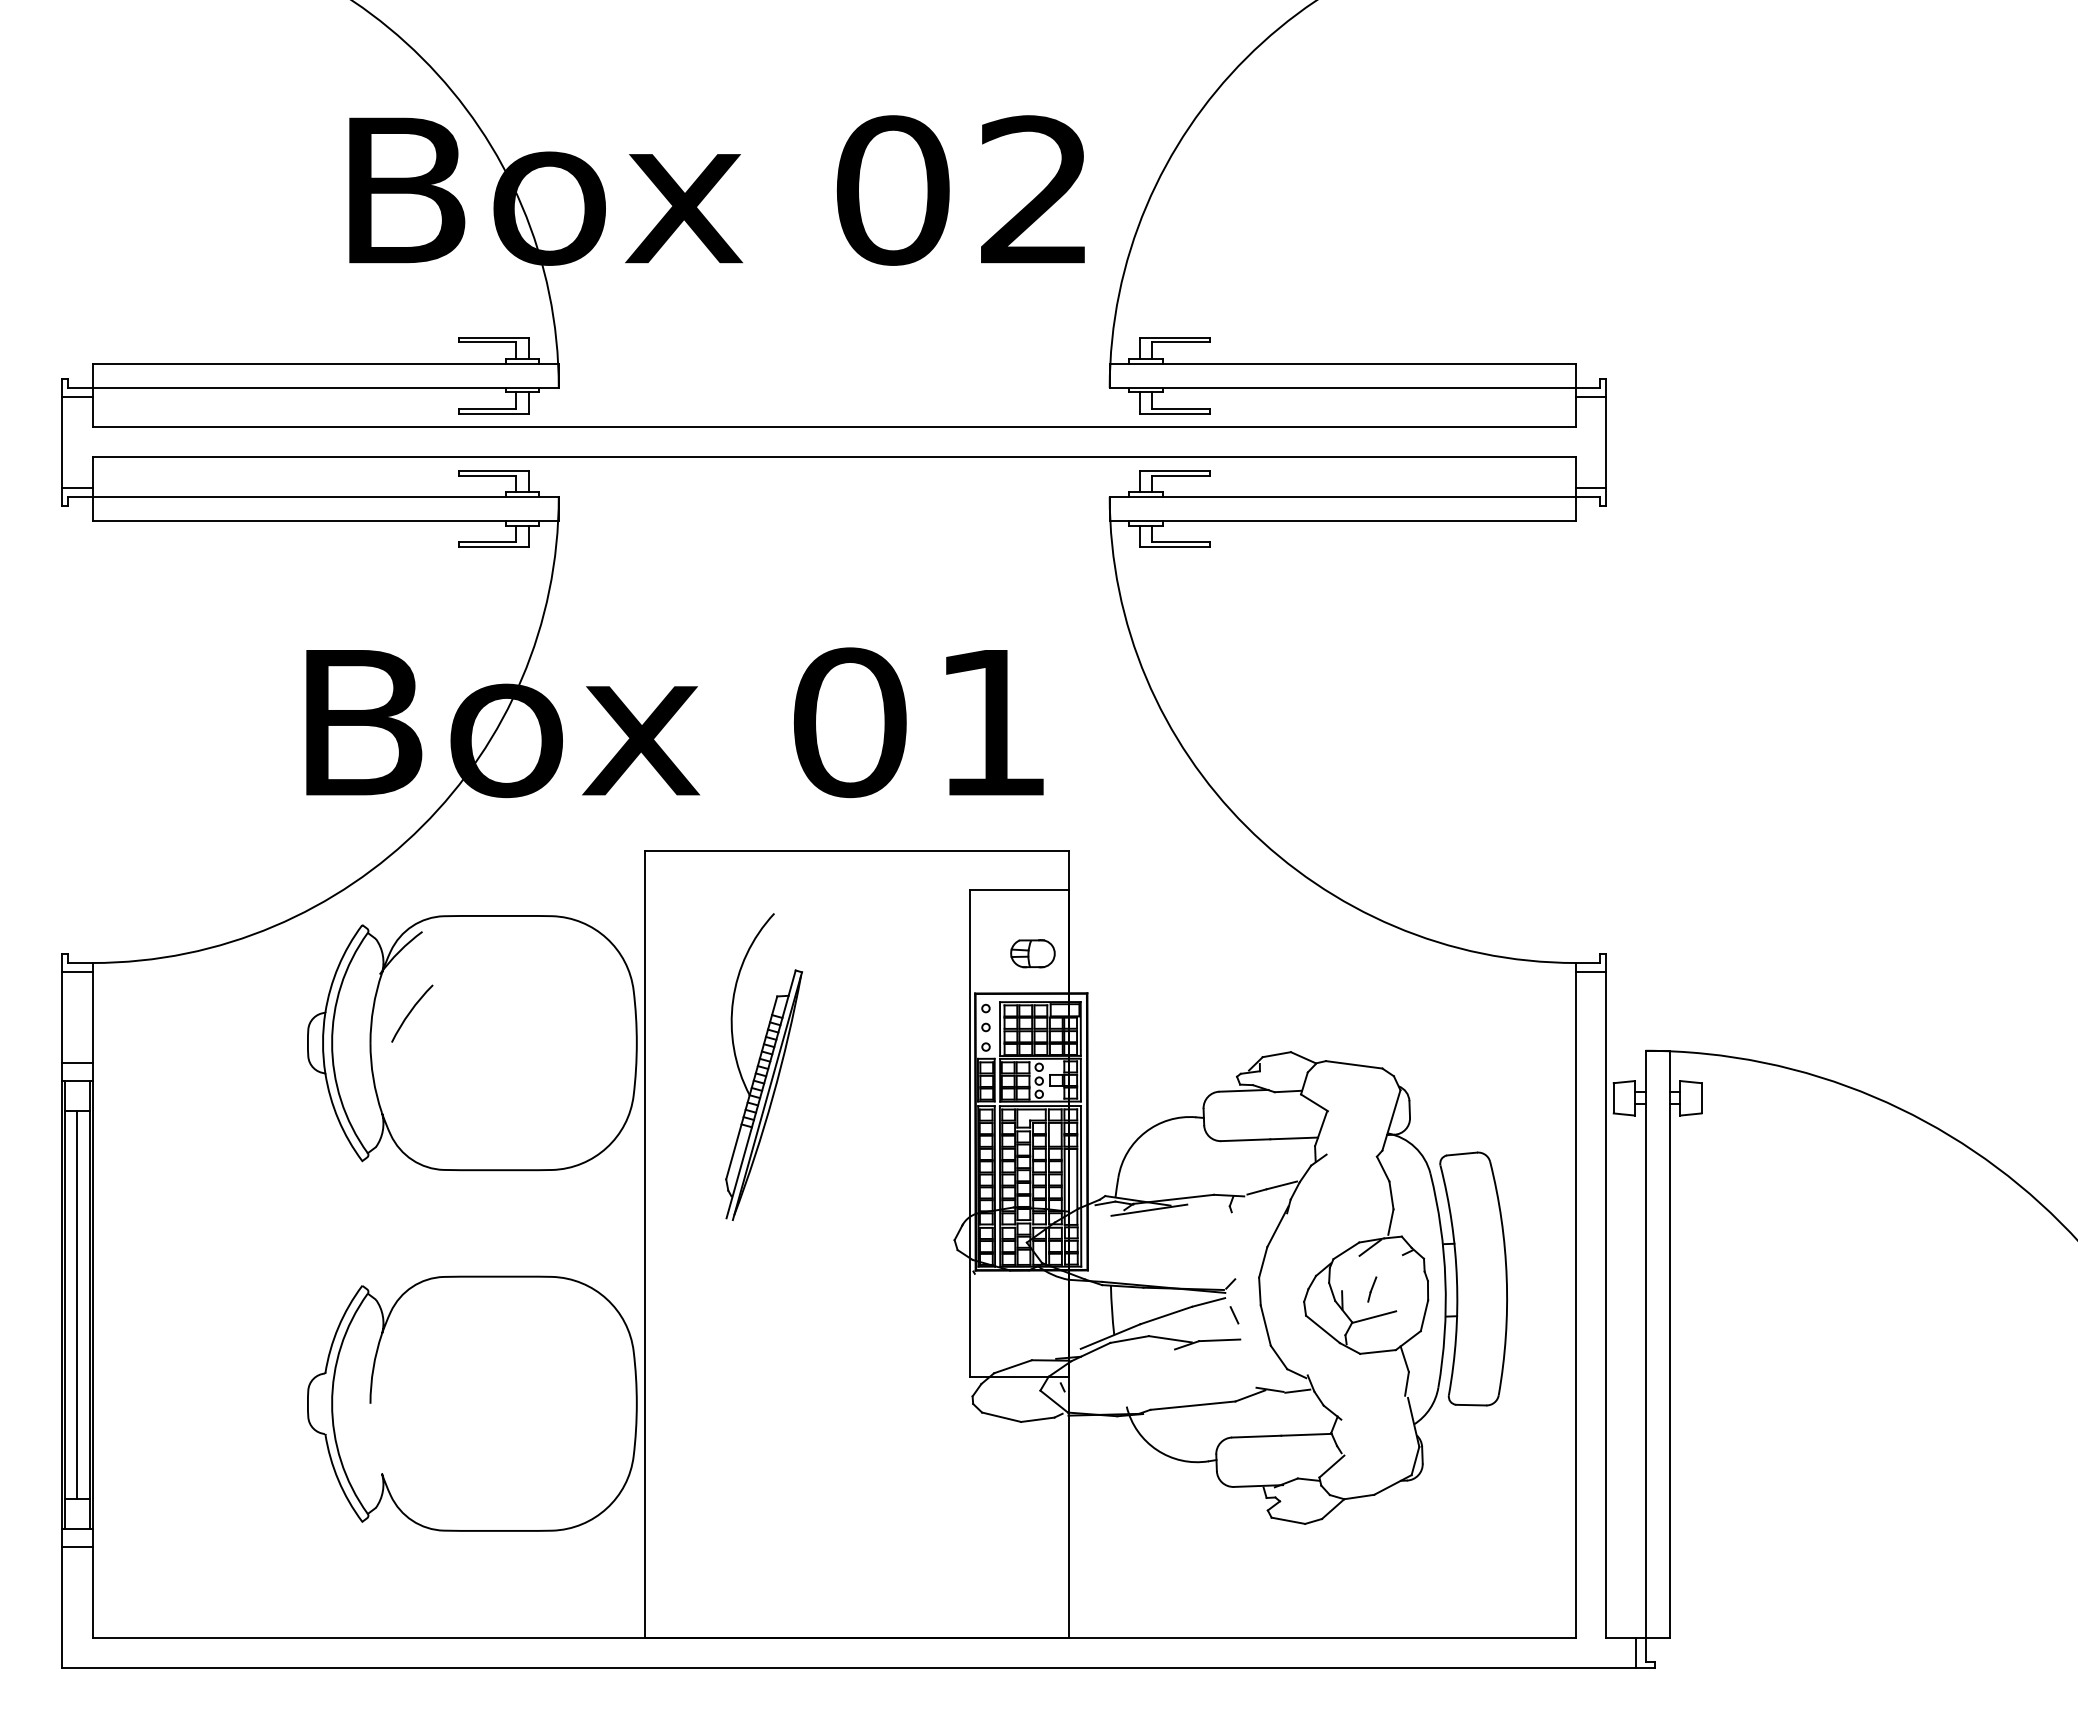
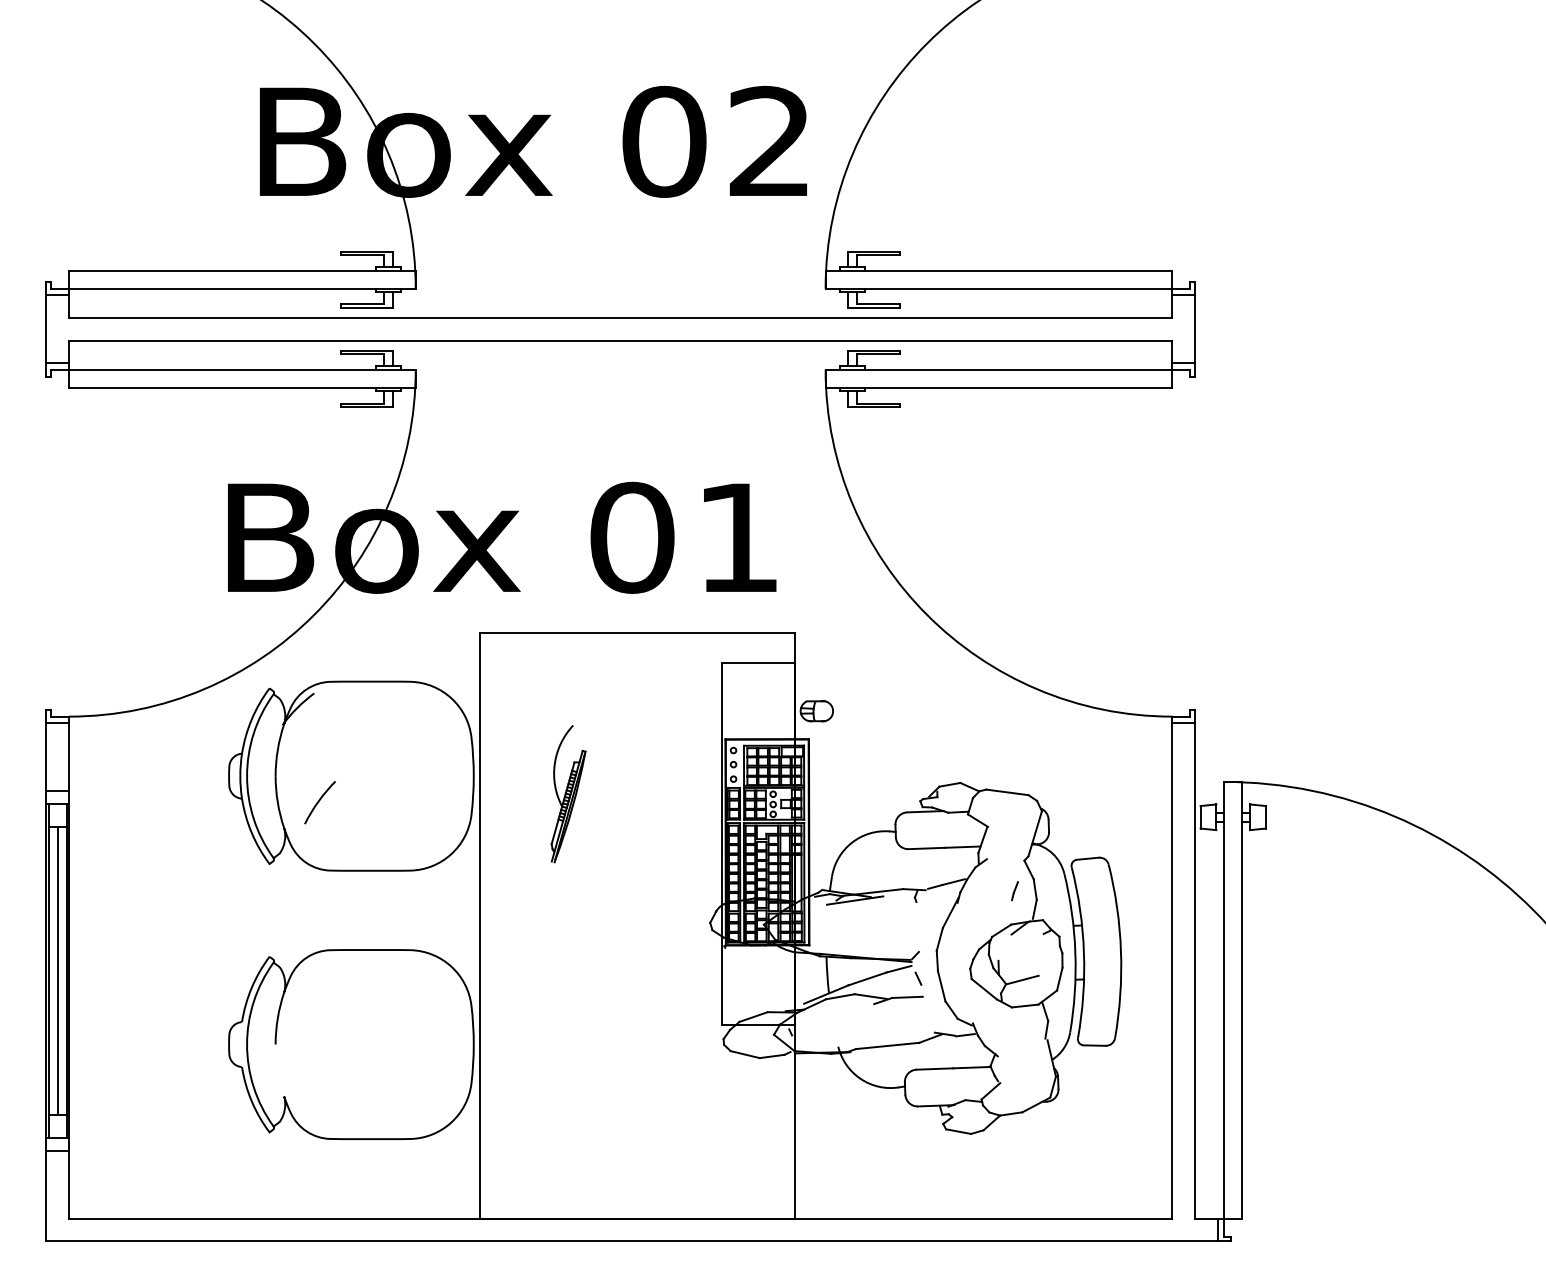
part: (1032, 953) -> (816, 711), moved
arc: (411, 1012) -> (319, 801), moved
part: (764, 1066) -> (568, 793), size x0.6
line: (1372, 1289) -> (1015, 891), moved

